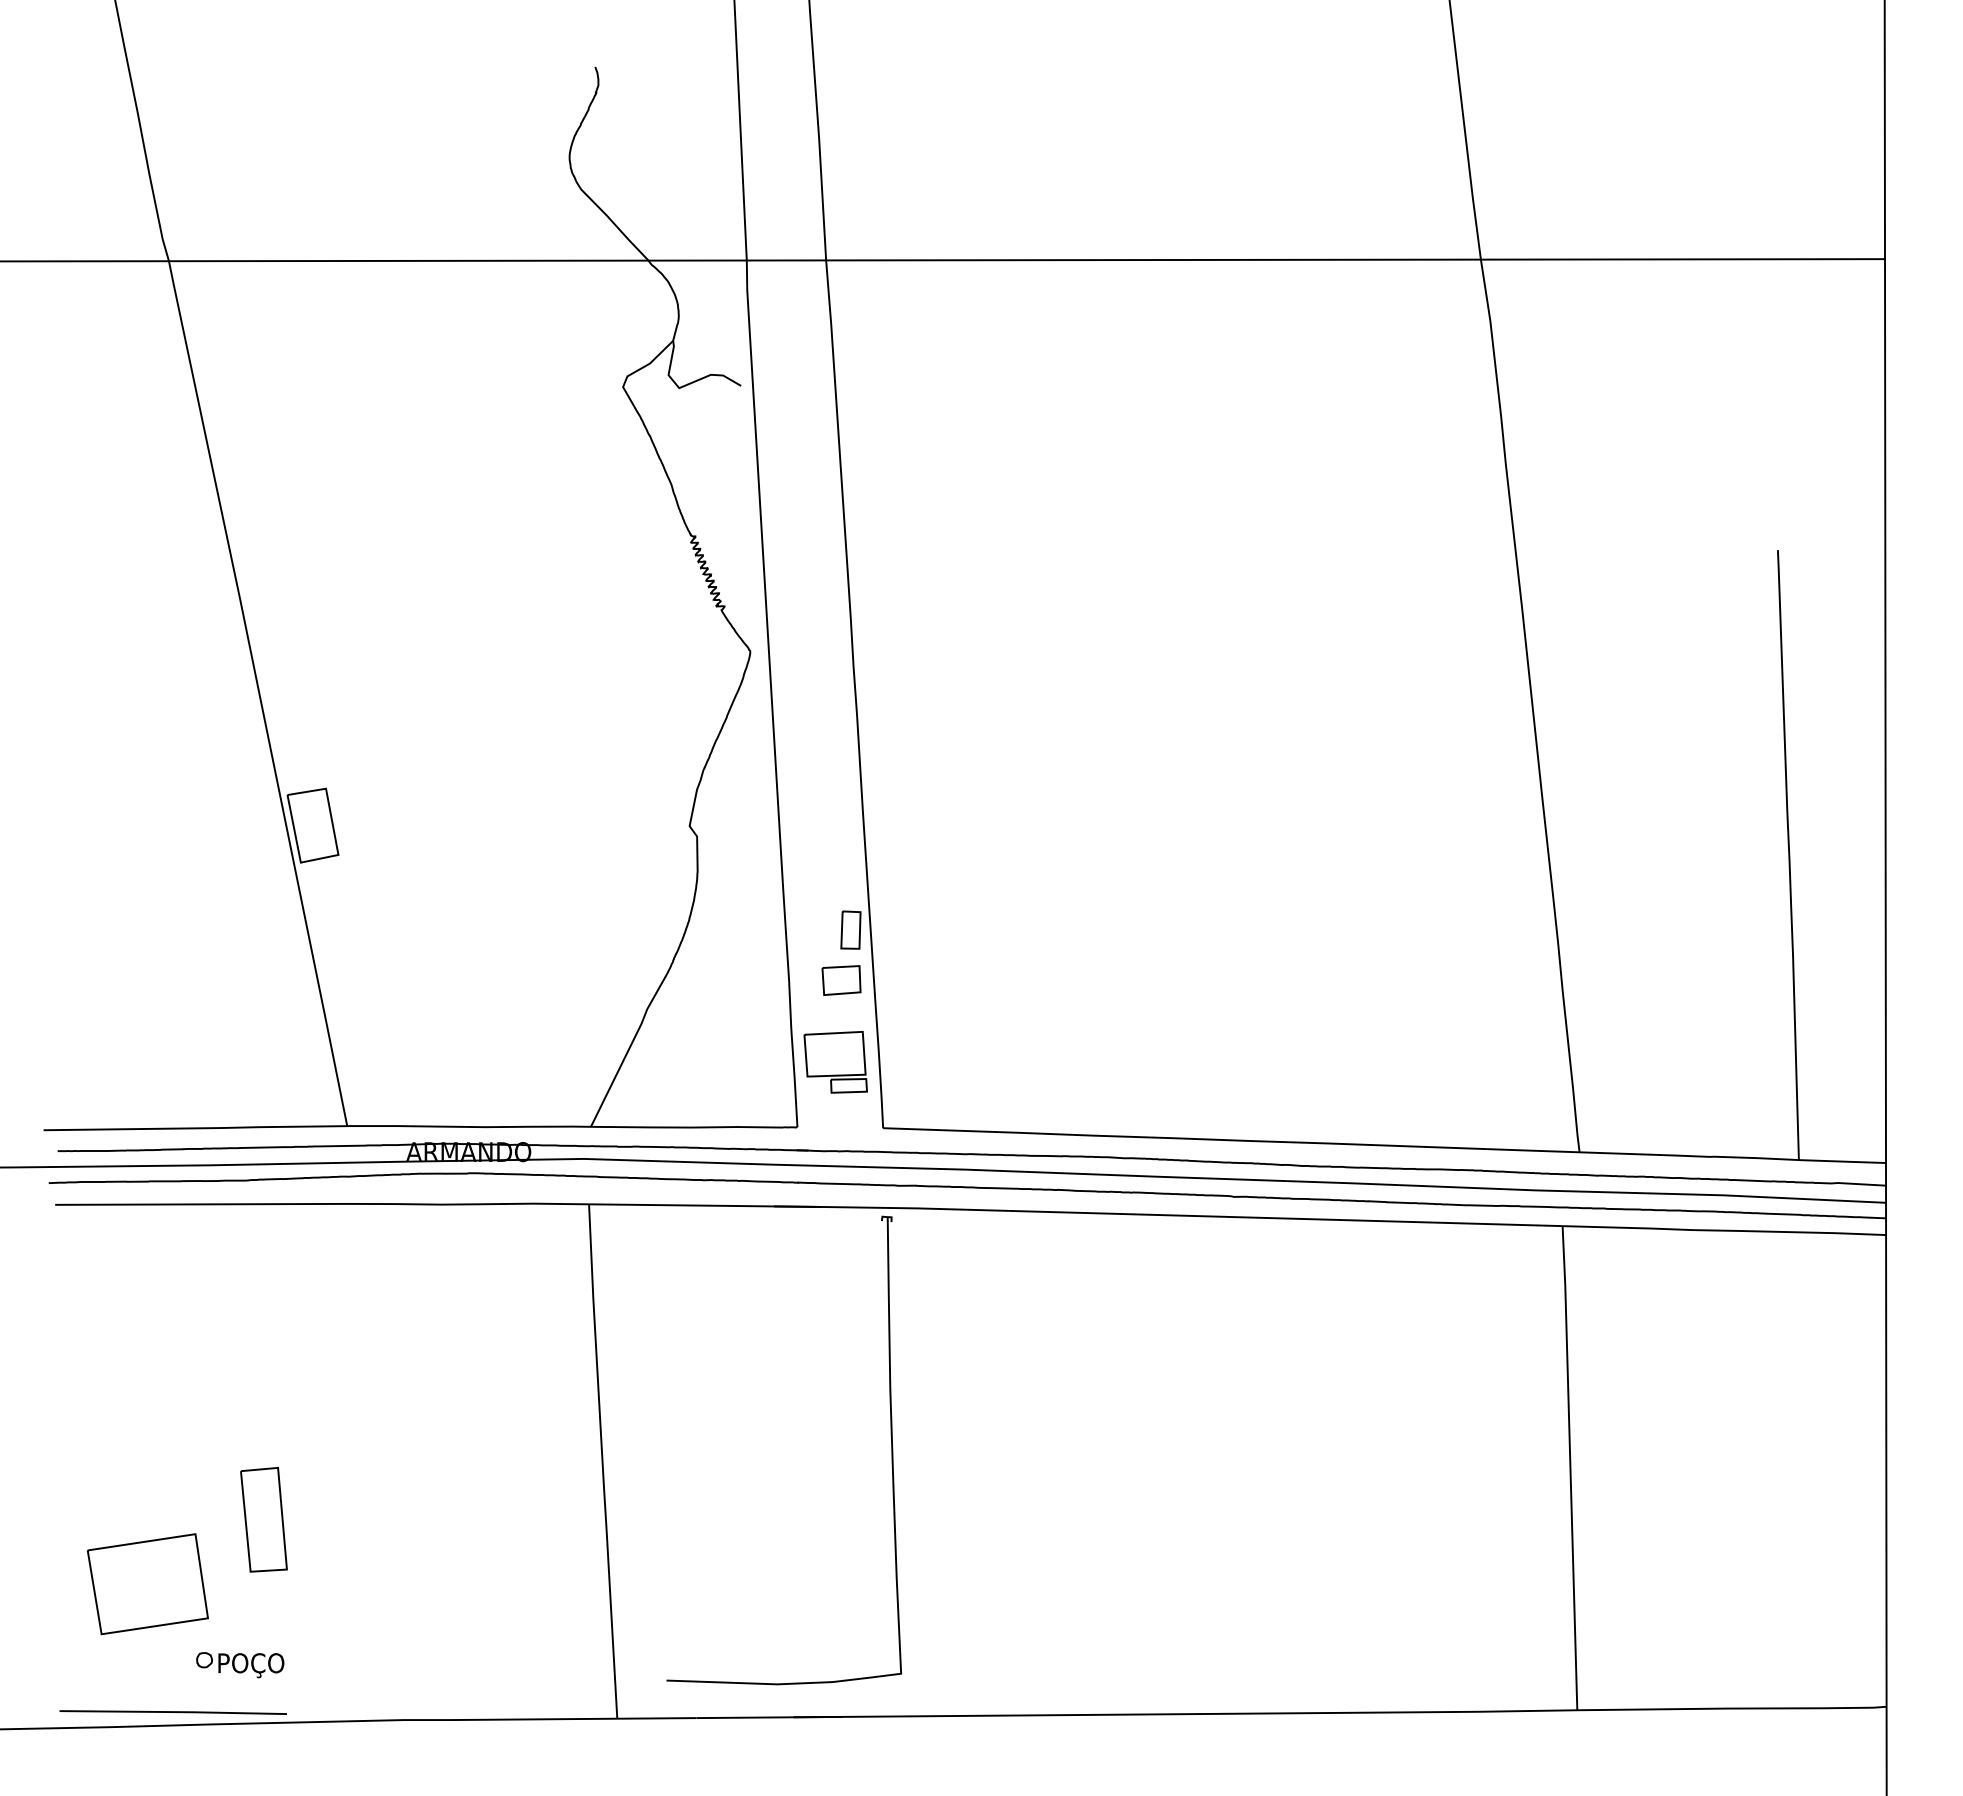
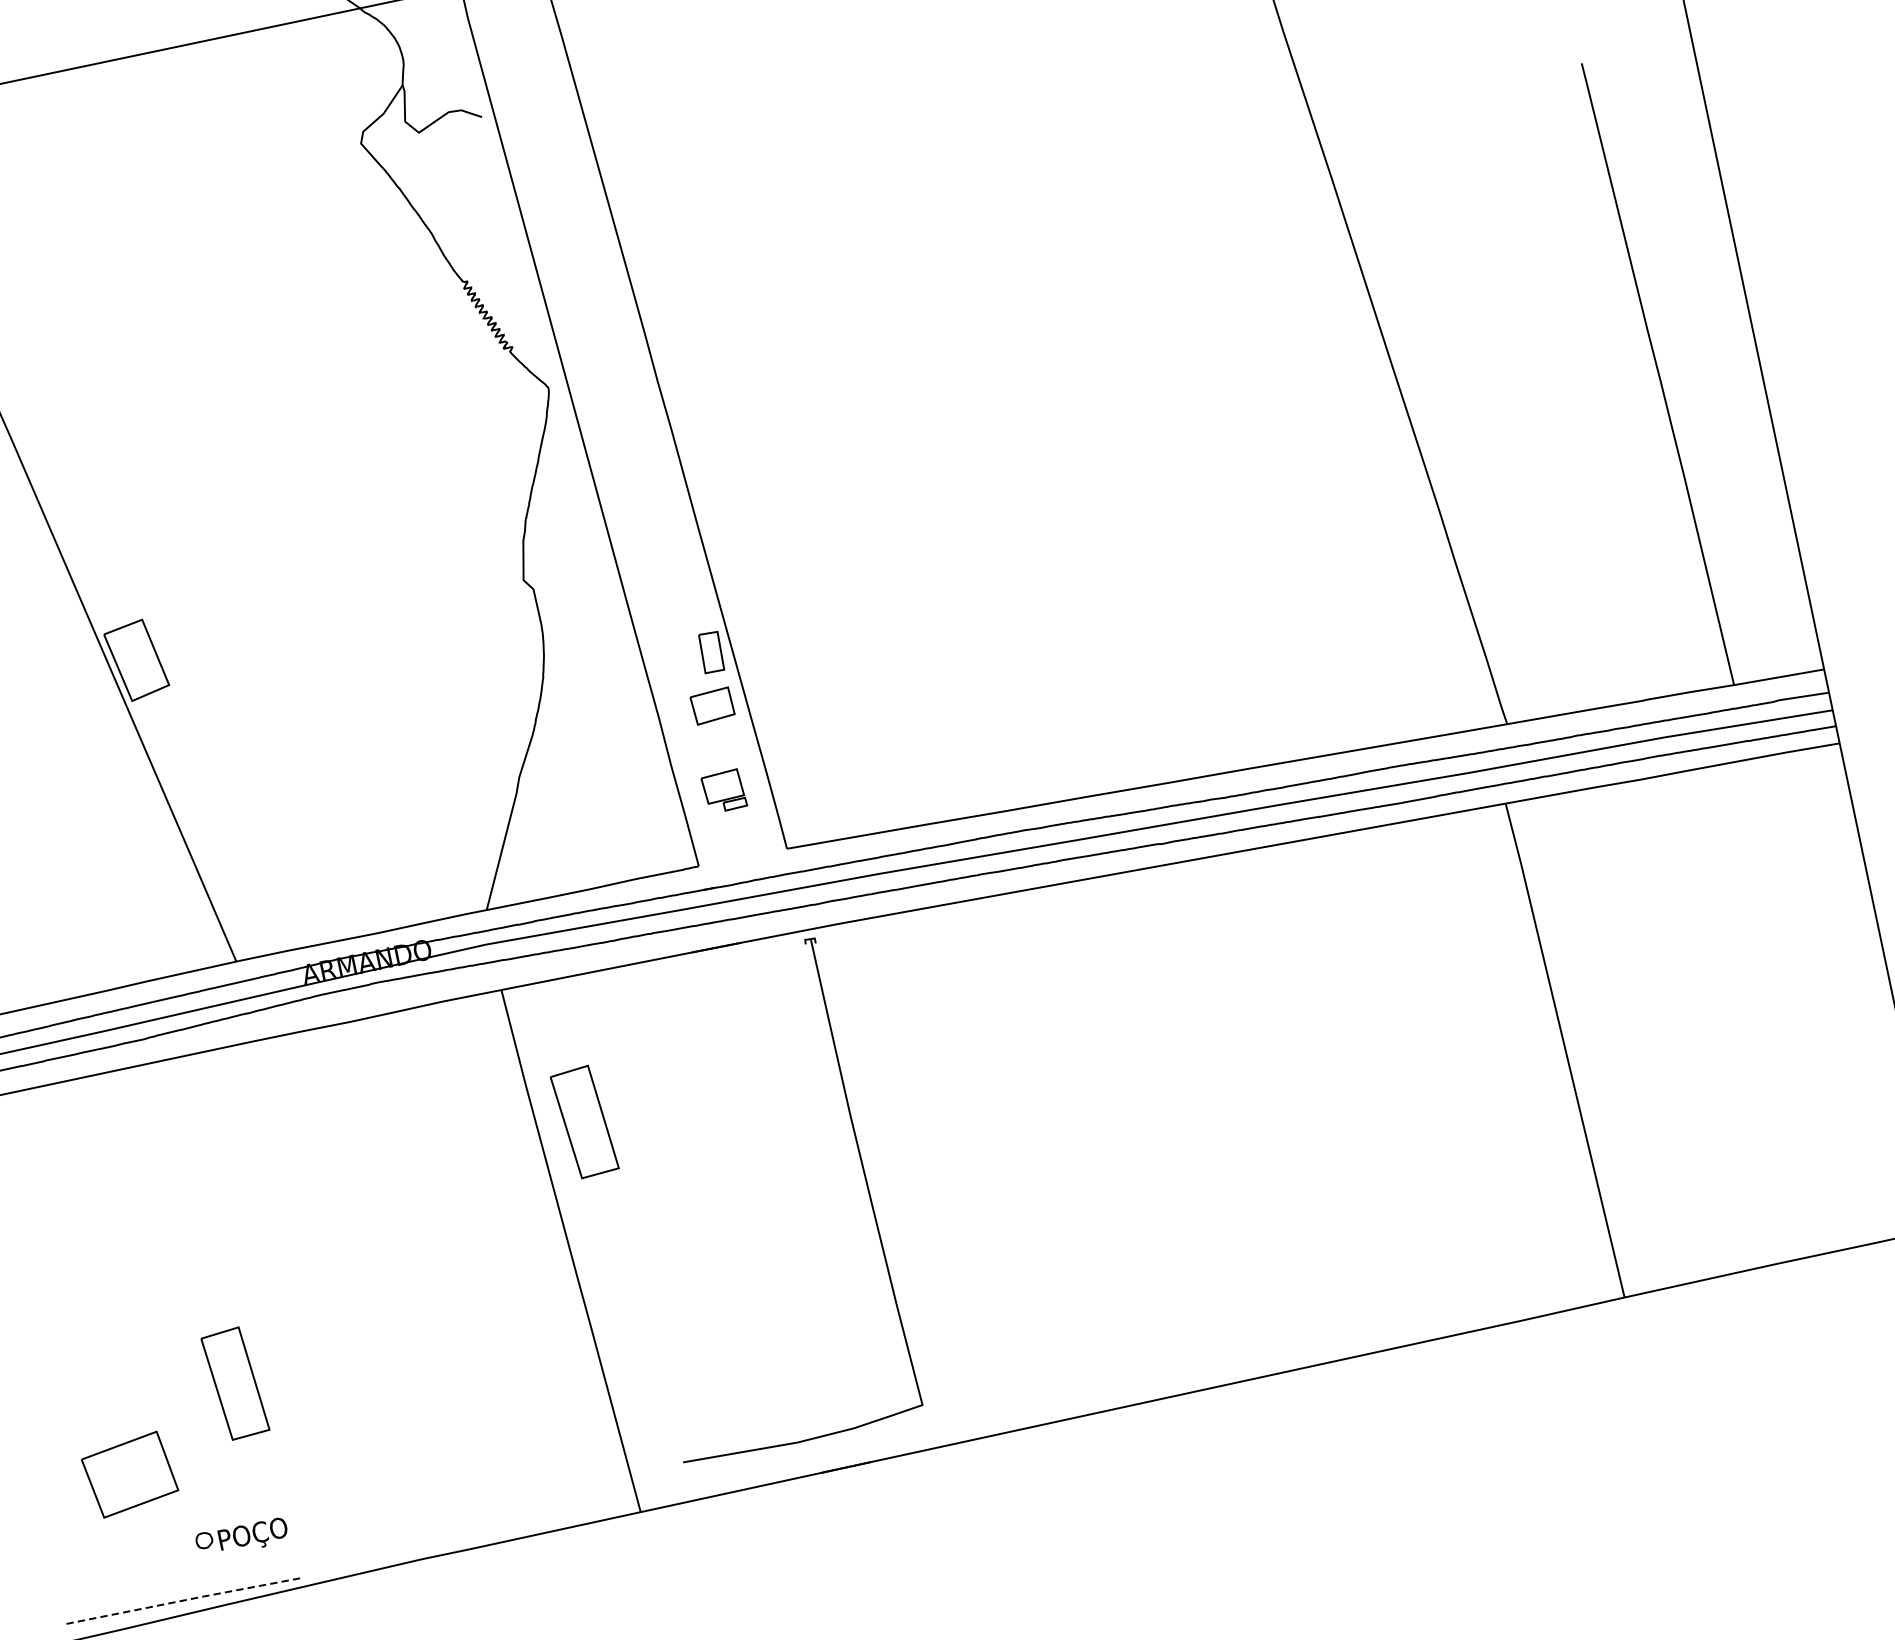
part: (835, 1062) -> (724, 791), size x0.6
part: (640, 1343) -> (584, 1121), added
part: (147, 1584) -> (129, 1475), size x0.7
line: (174, 1712) -> (184, 1600), solid -> dashed

